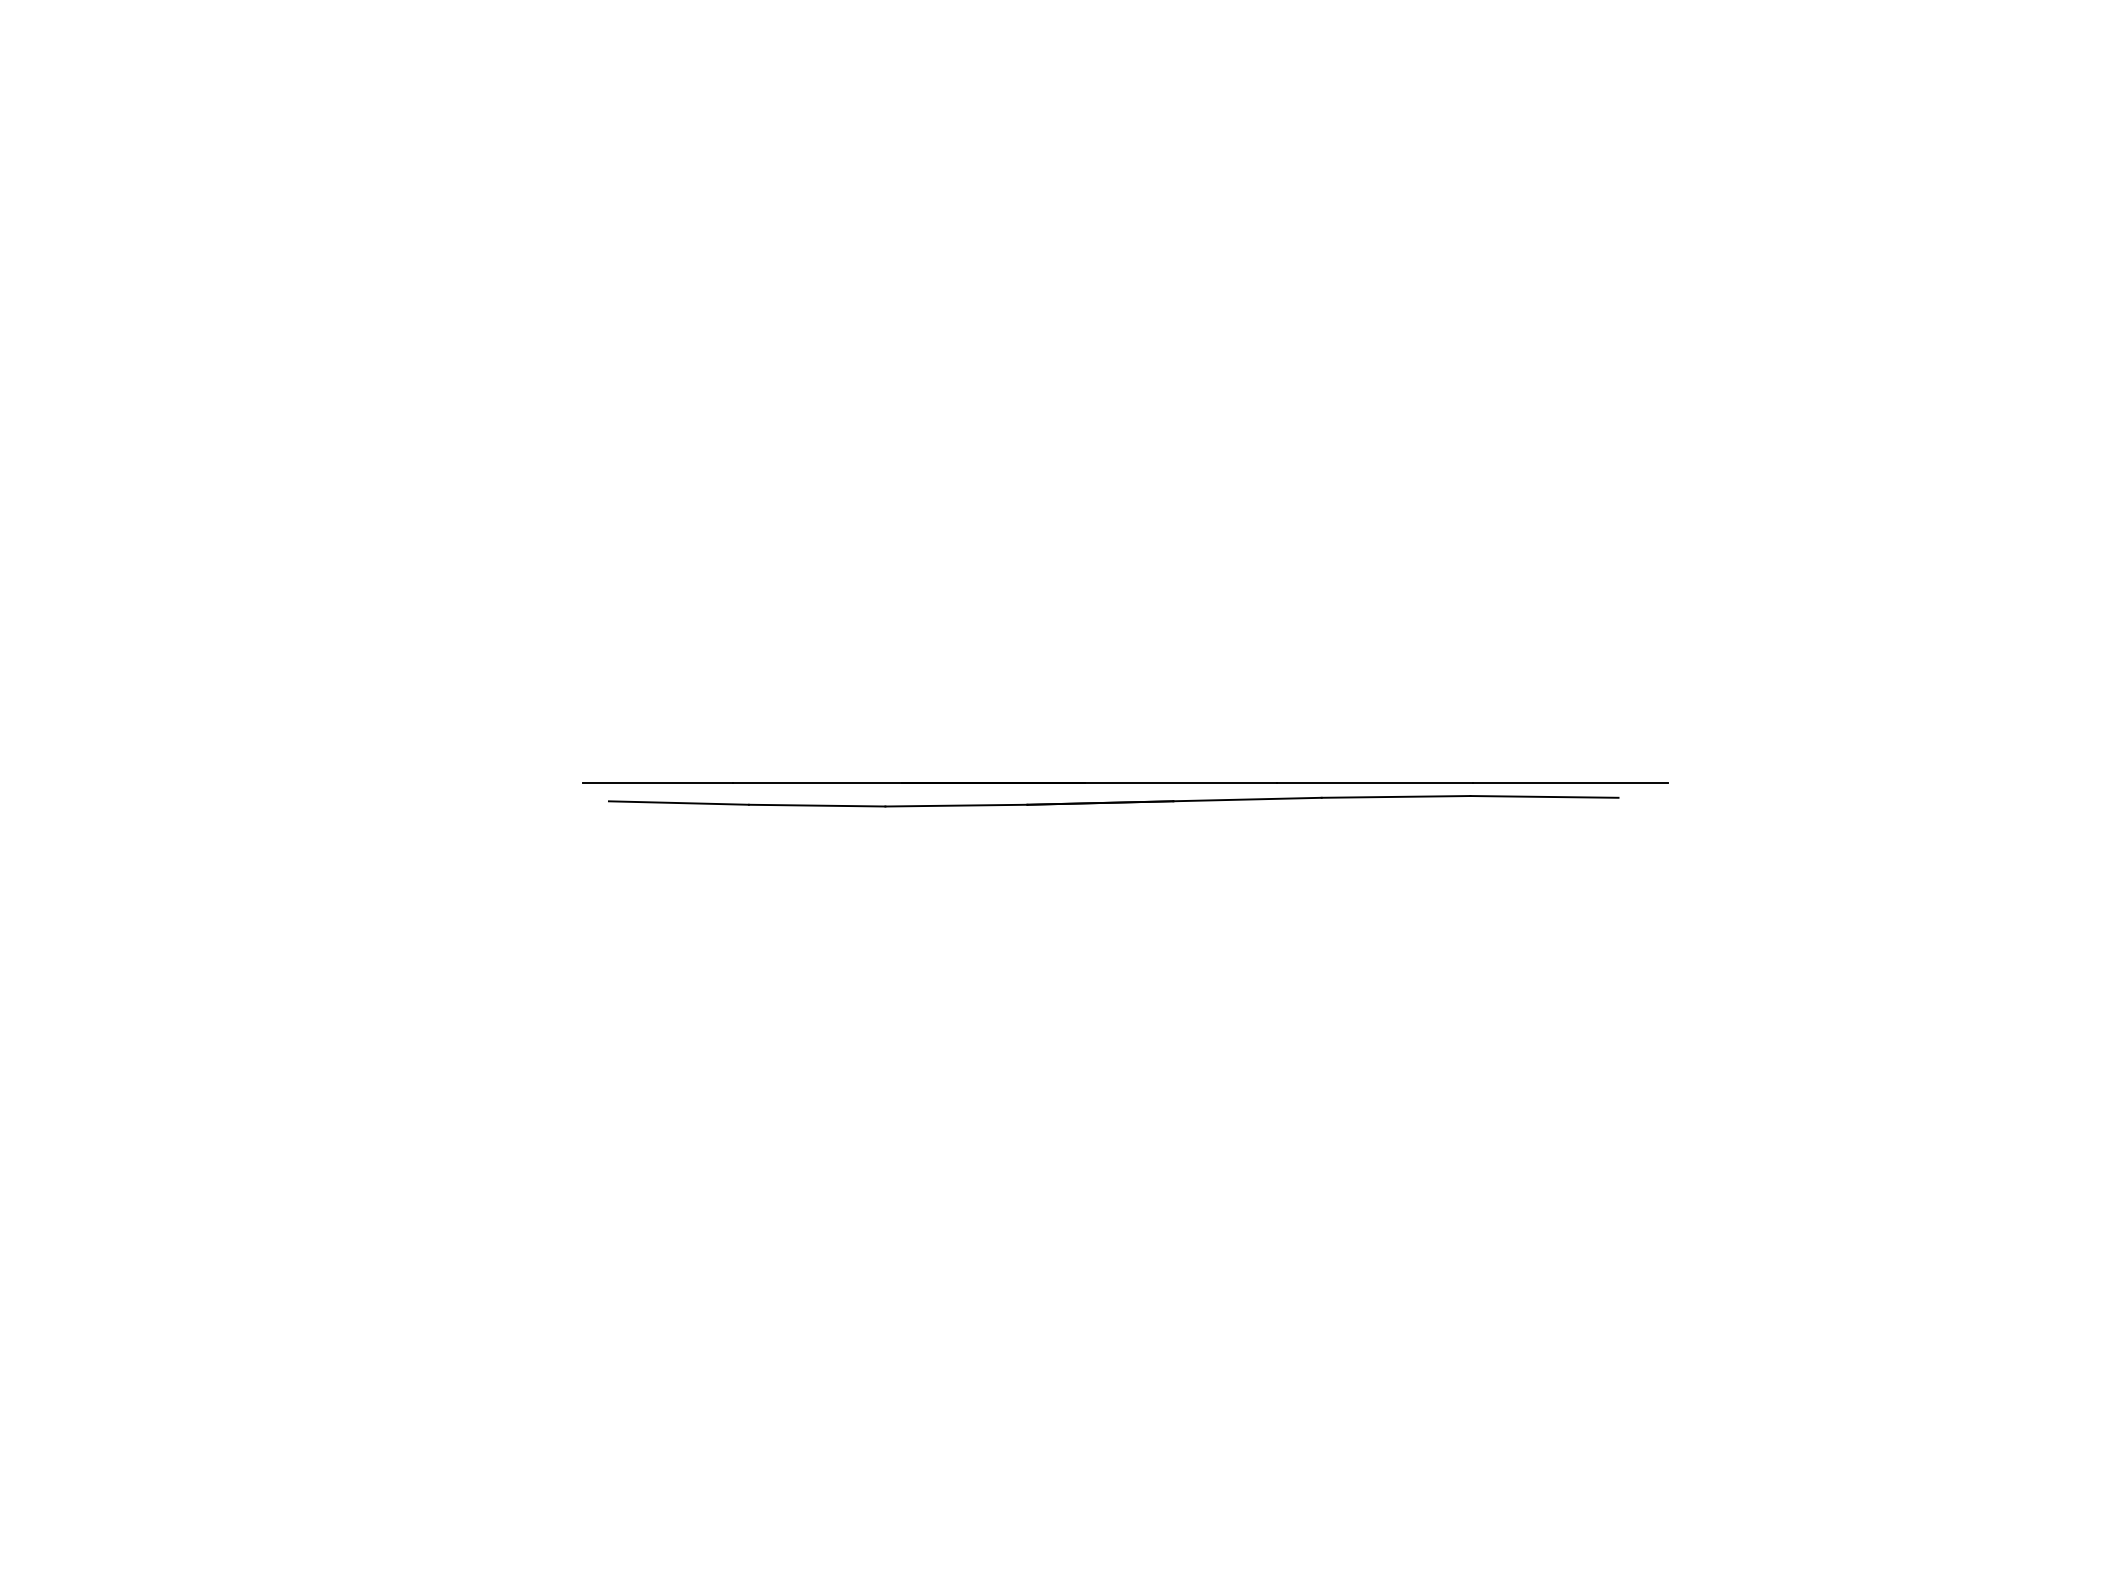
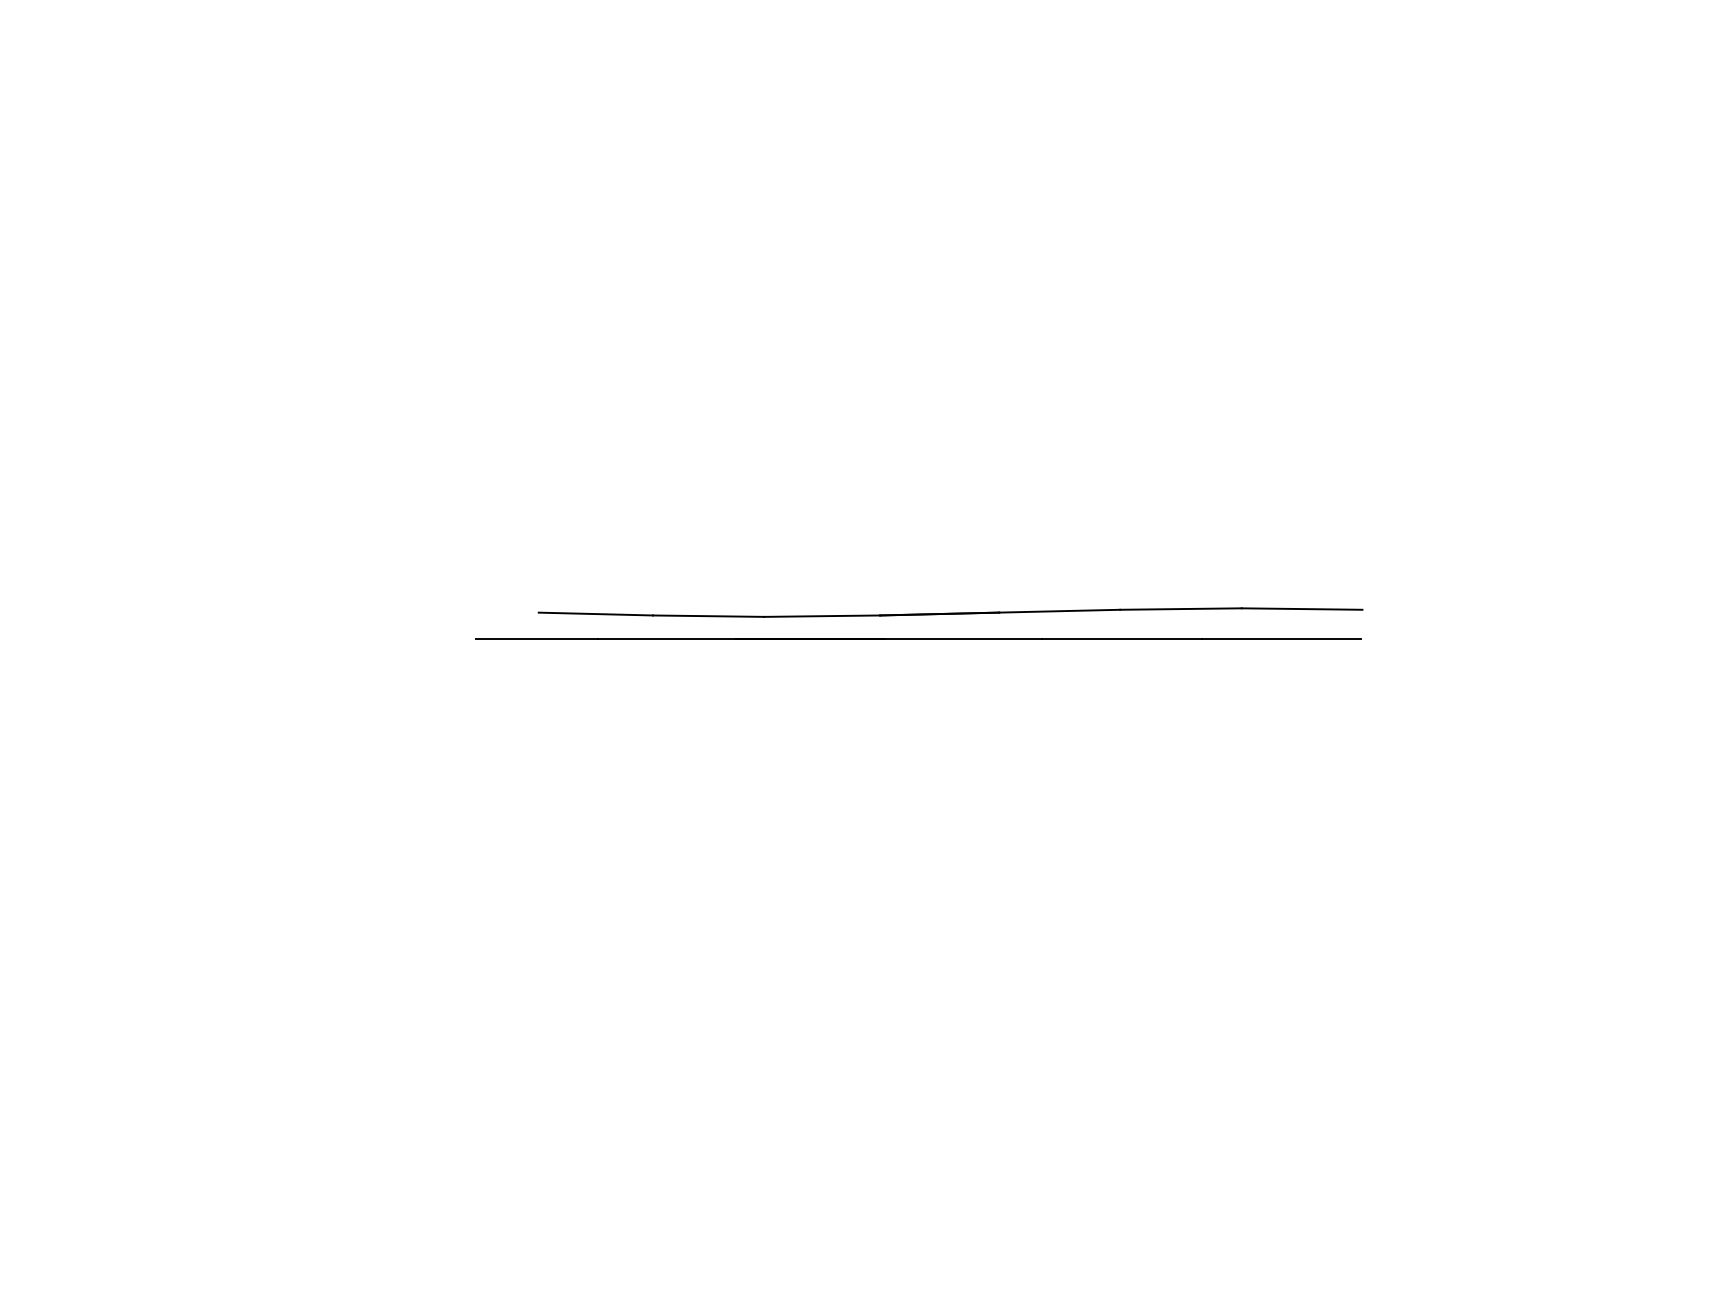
part: (1113, 801) -> (950, 612), moved

